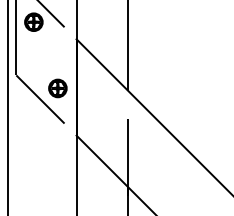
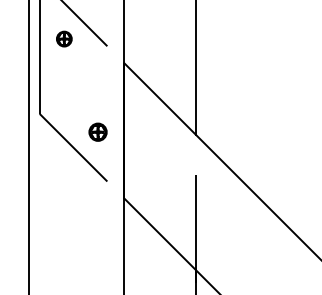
part: (33, 21) -> (63, 38), size x0.6
part: (57, 88) -> (97, 132), size x0.7

